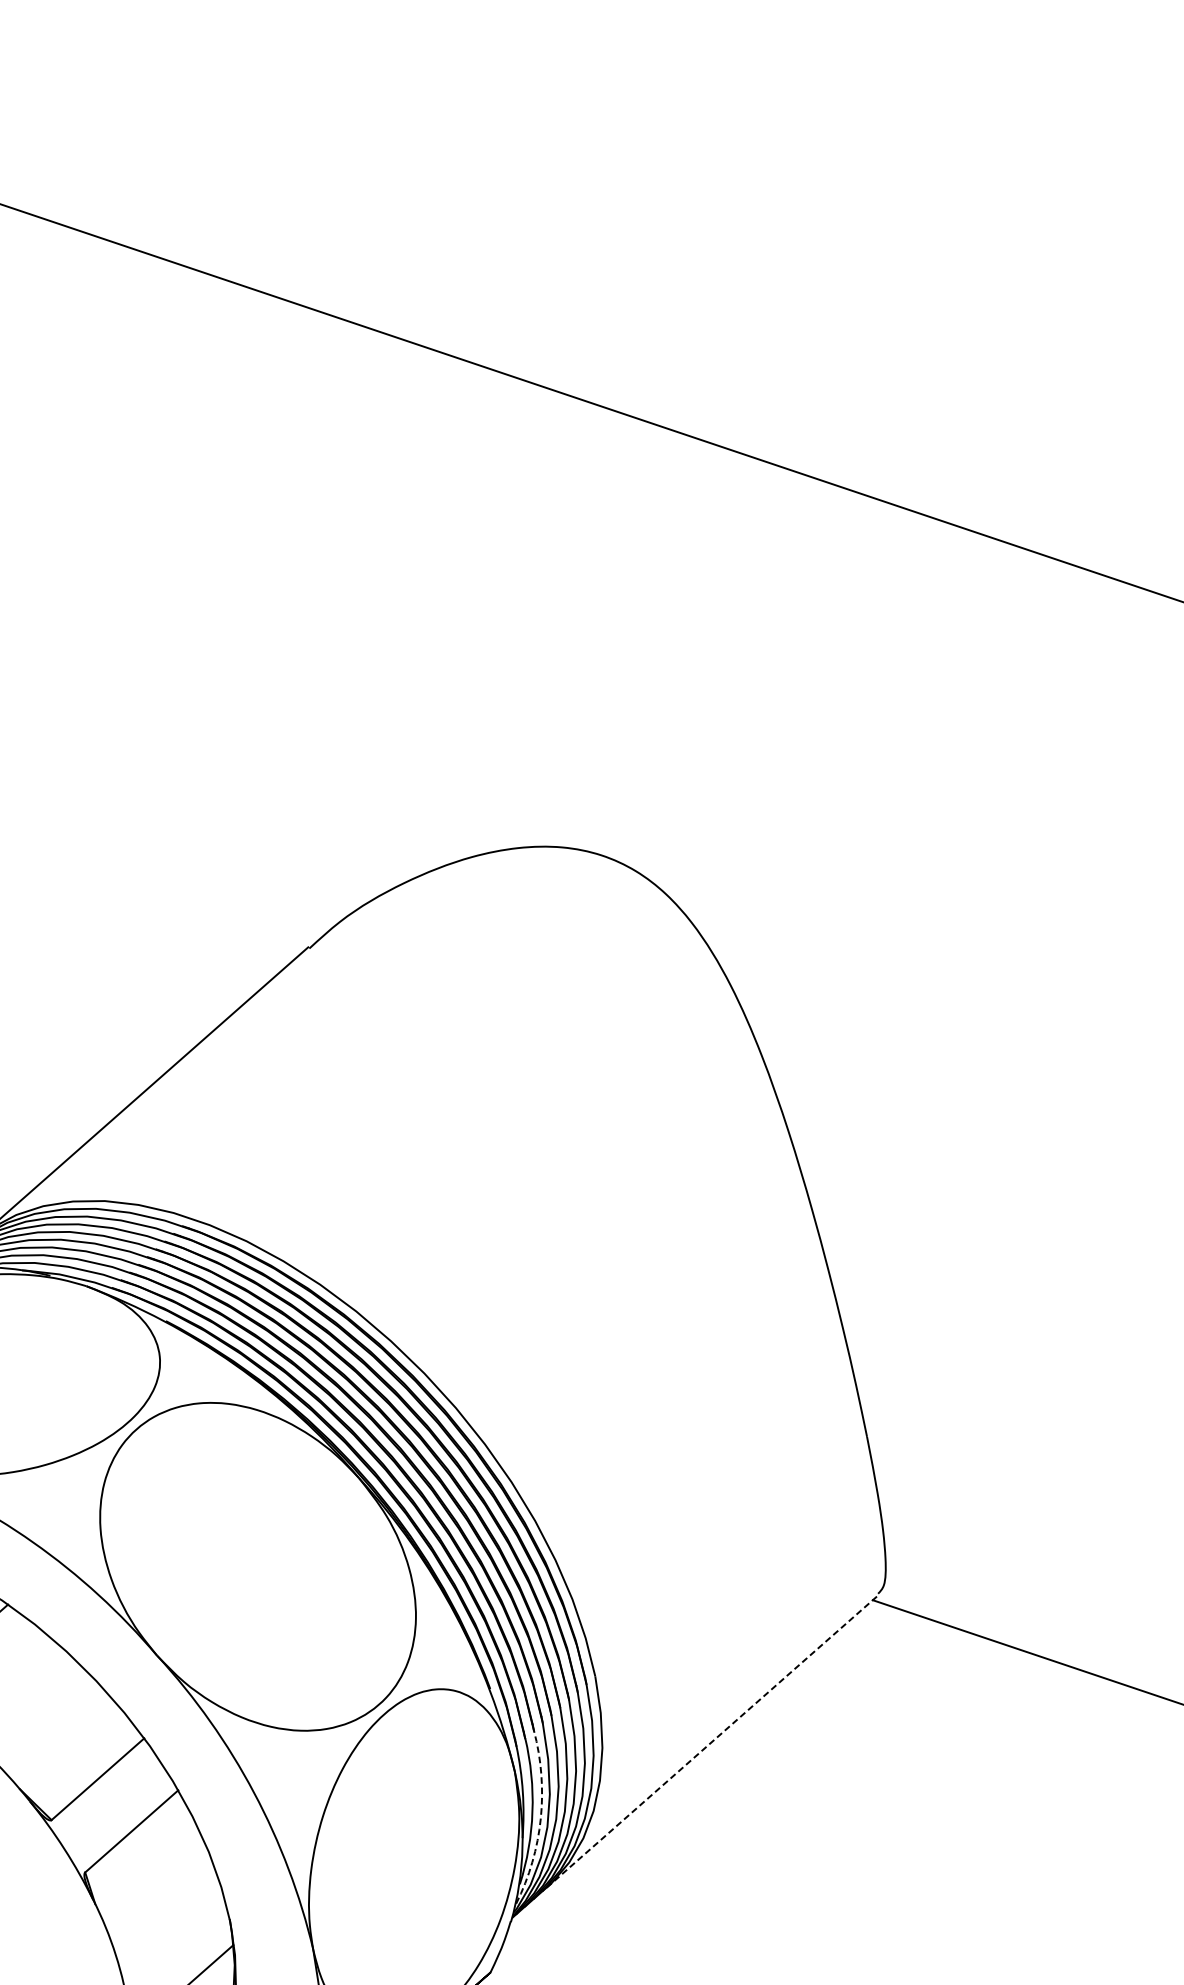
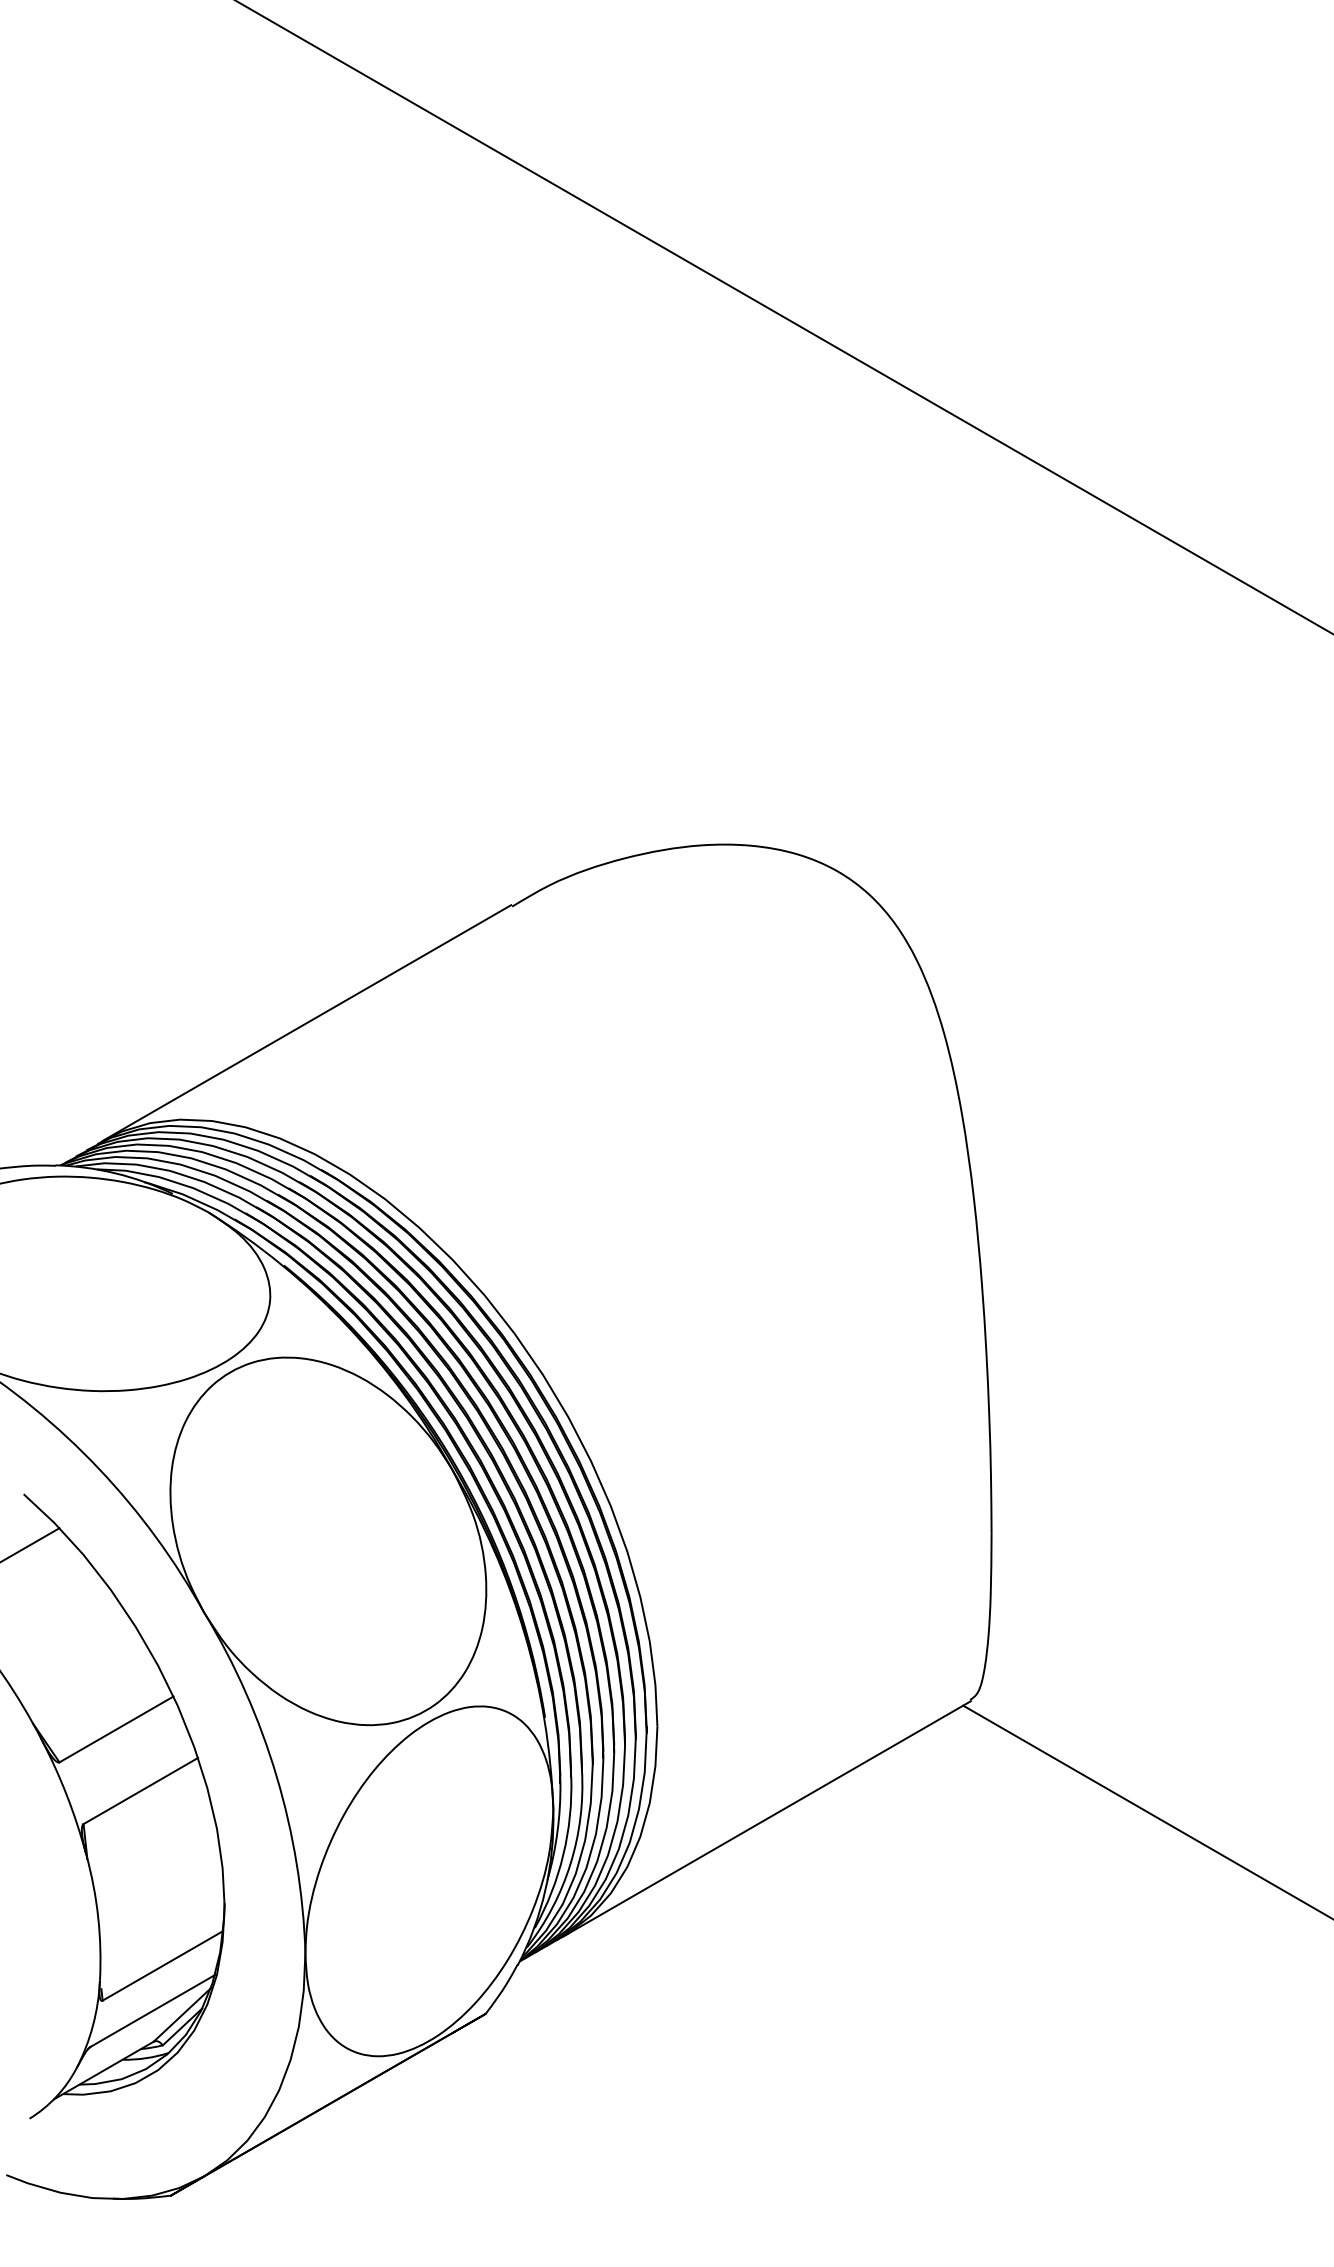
line: (712, 1741) -> (766, 1819), dashed -> solid
arc: (540, 1818) -> (570, 1863), dashed -> solid

